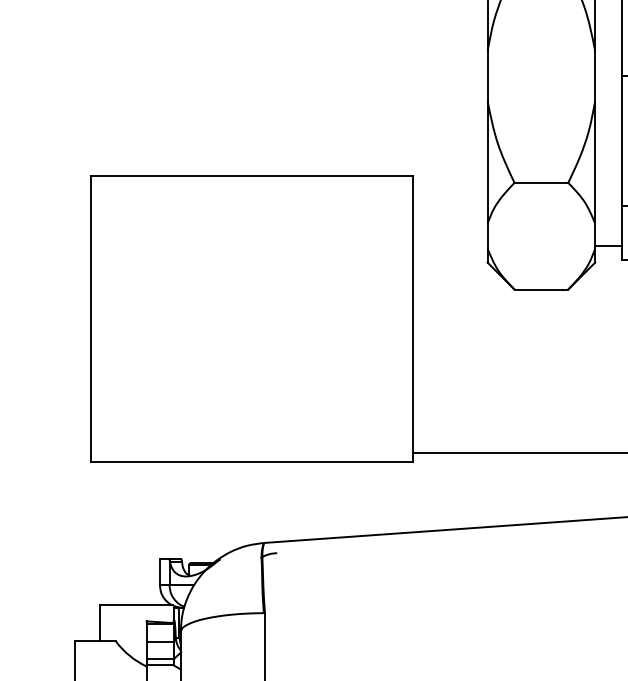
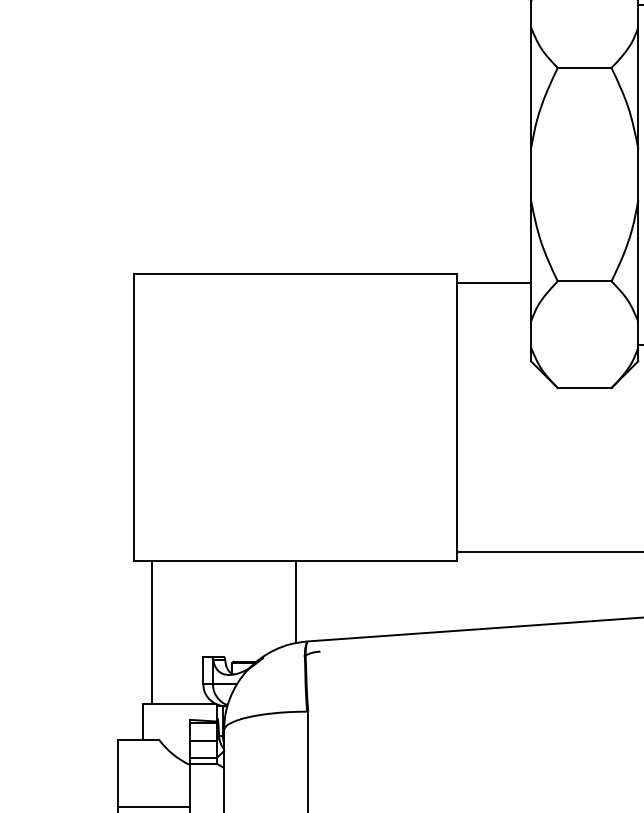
line: (450, 185) -> (493, 283), added
line: (252, 503) -> (295, 601), added
line: (109, 533) -> (152, 631), added

